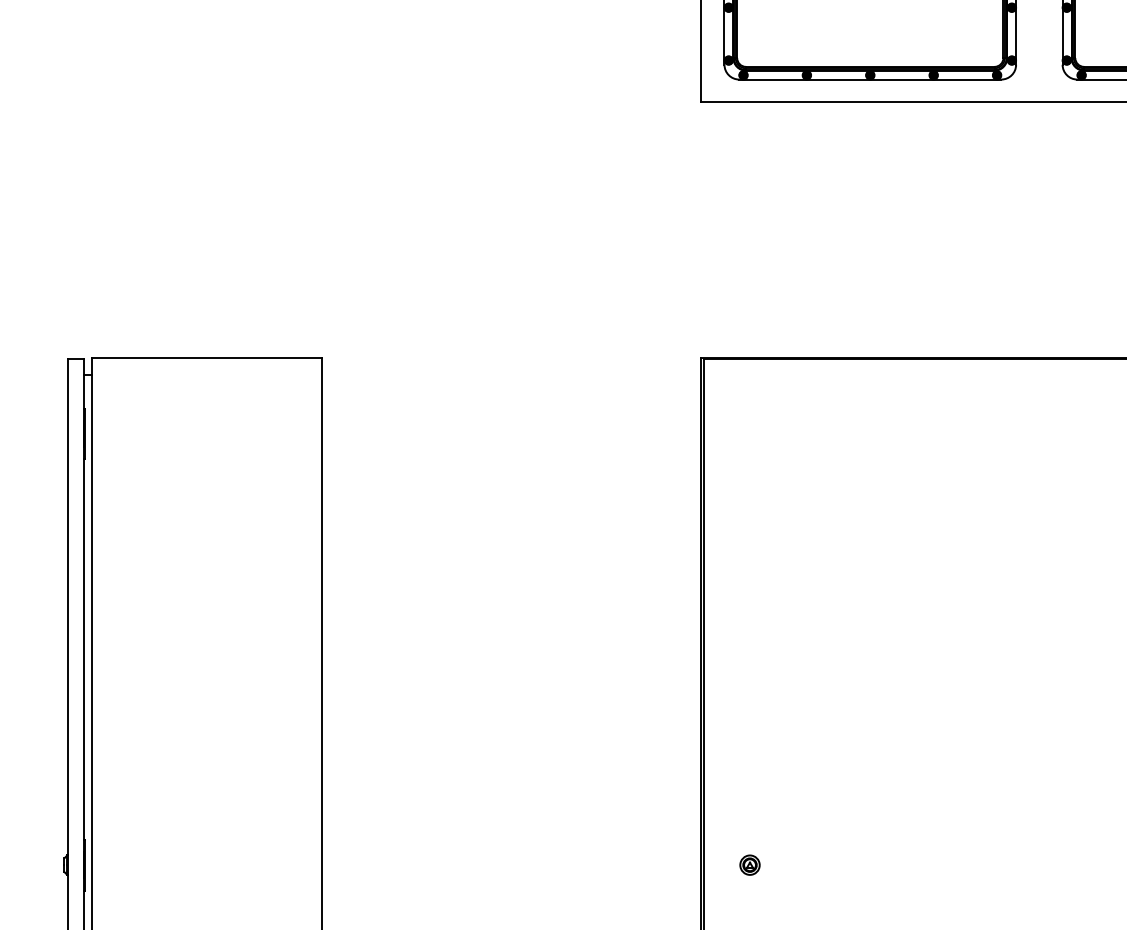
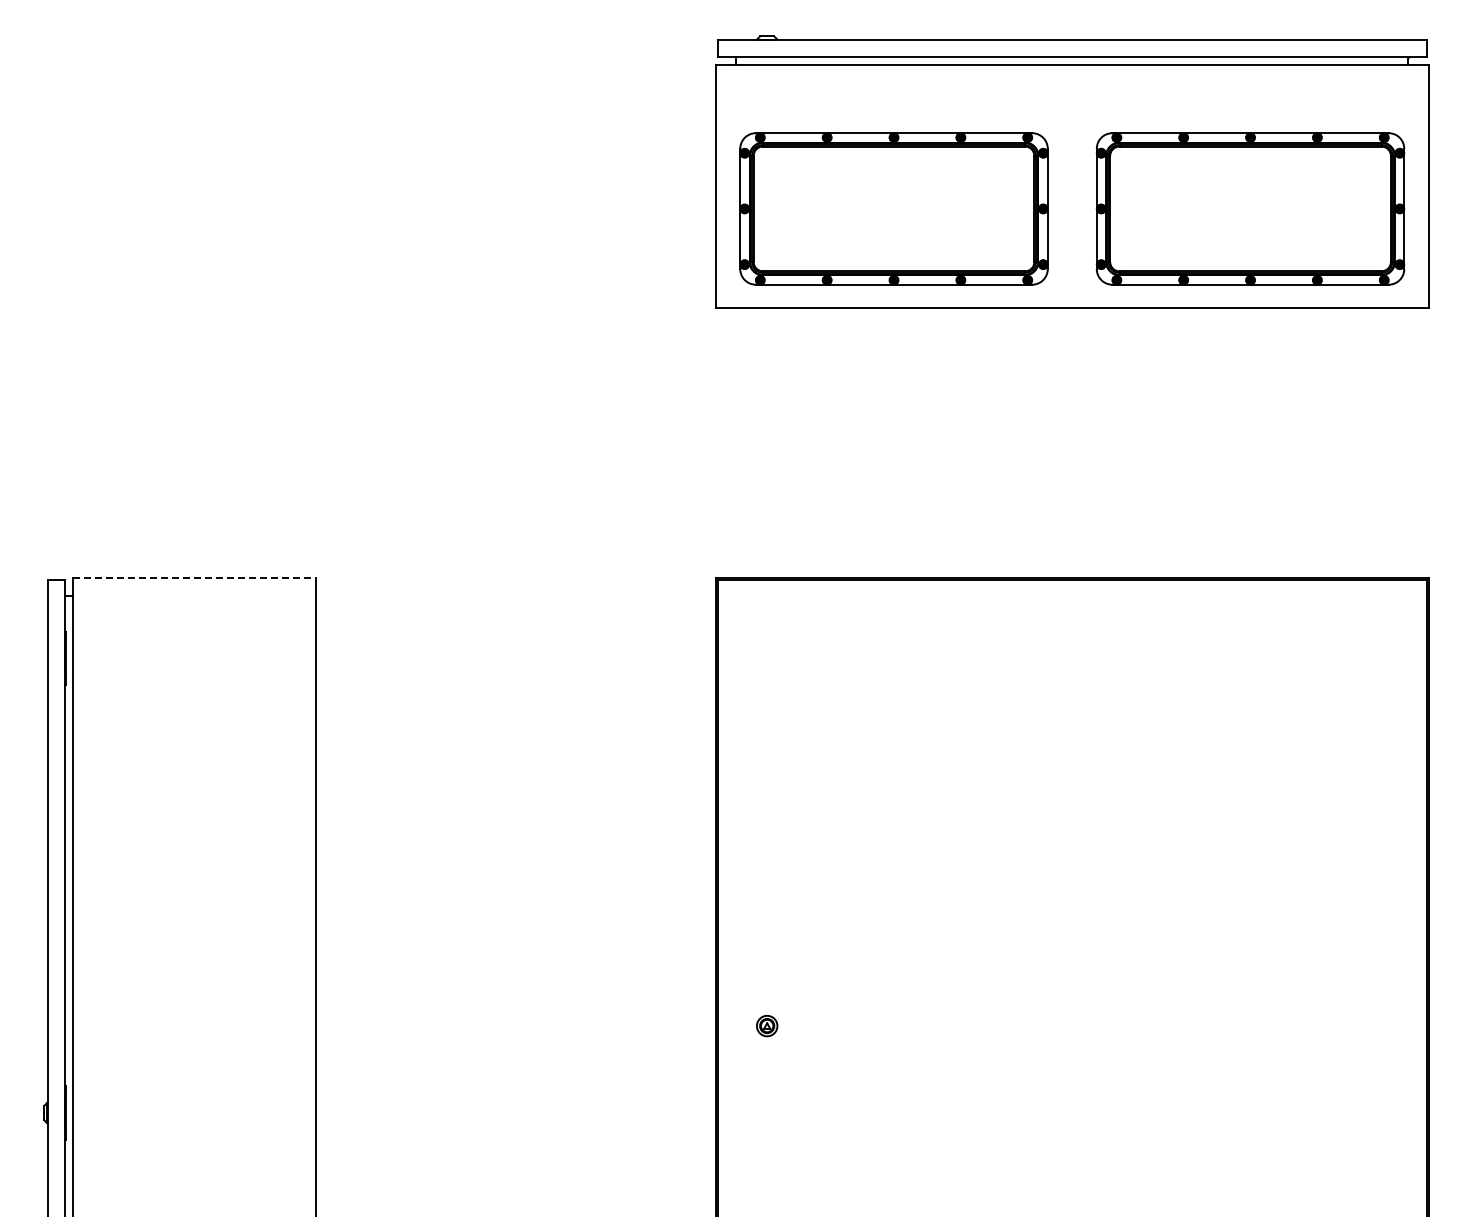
line: (206, 358) -> (194, 578), solid -> dashed
part: (750, 864) -> (767, 1025), moved

